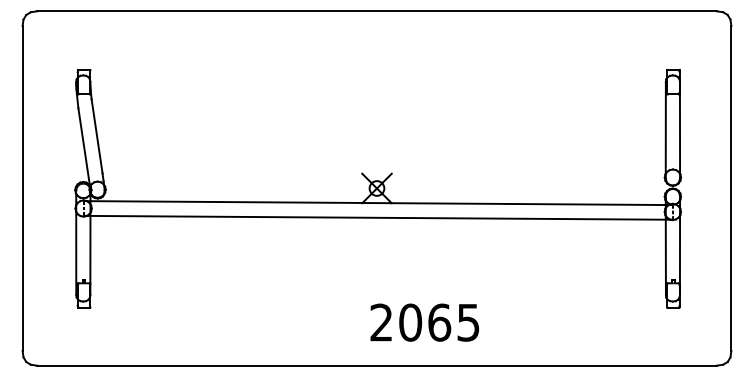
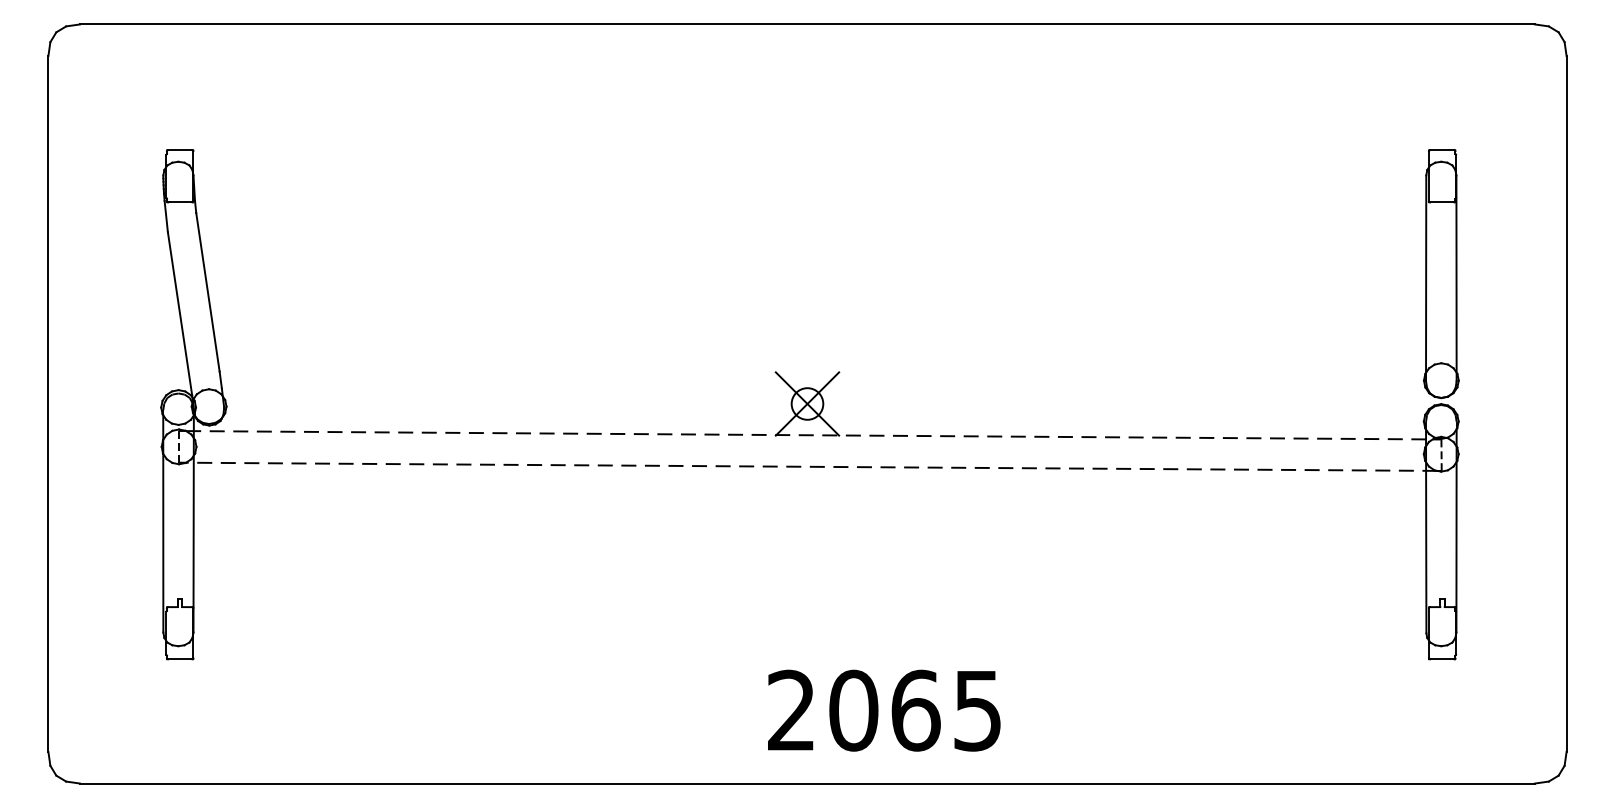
line: (377, 203) -> (808, 436), solid -> dashed
line: (378, 217) -> (810, 466), solid -> dashed
text: (424, 322) -> (883, 710), moved

